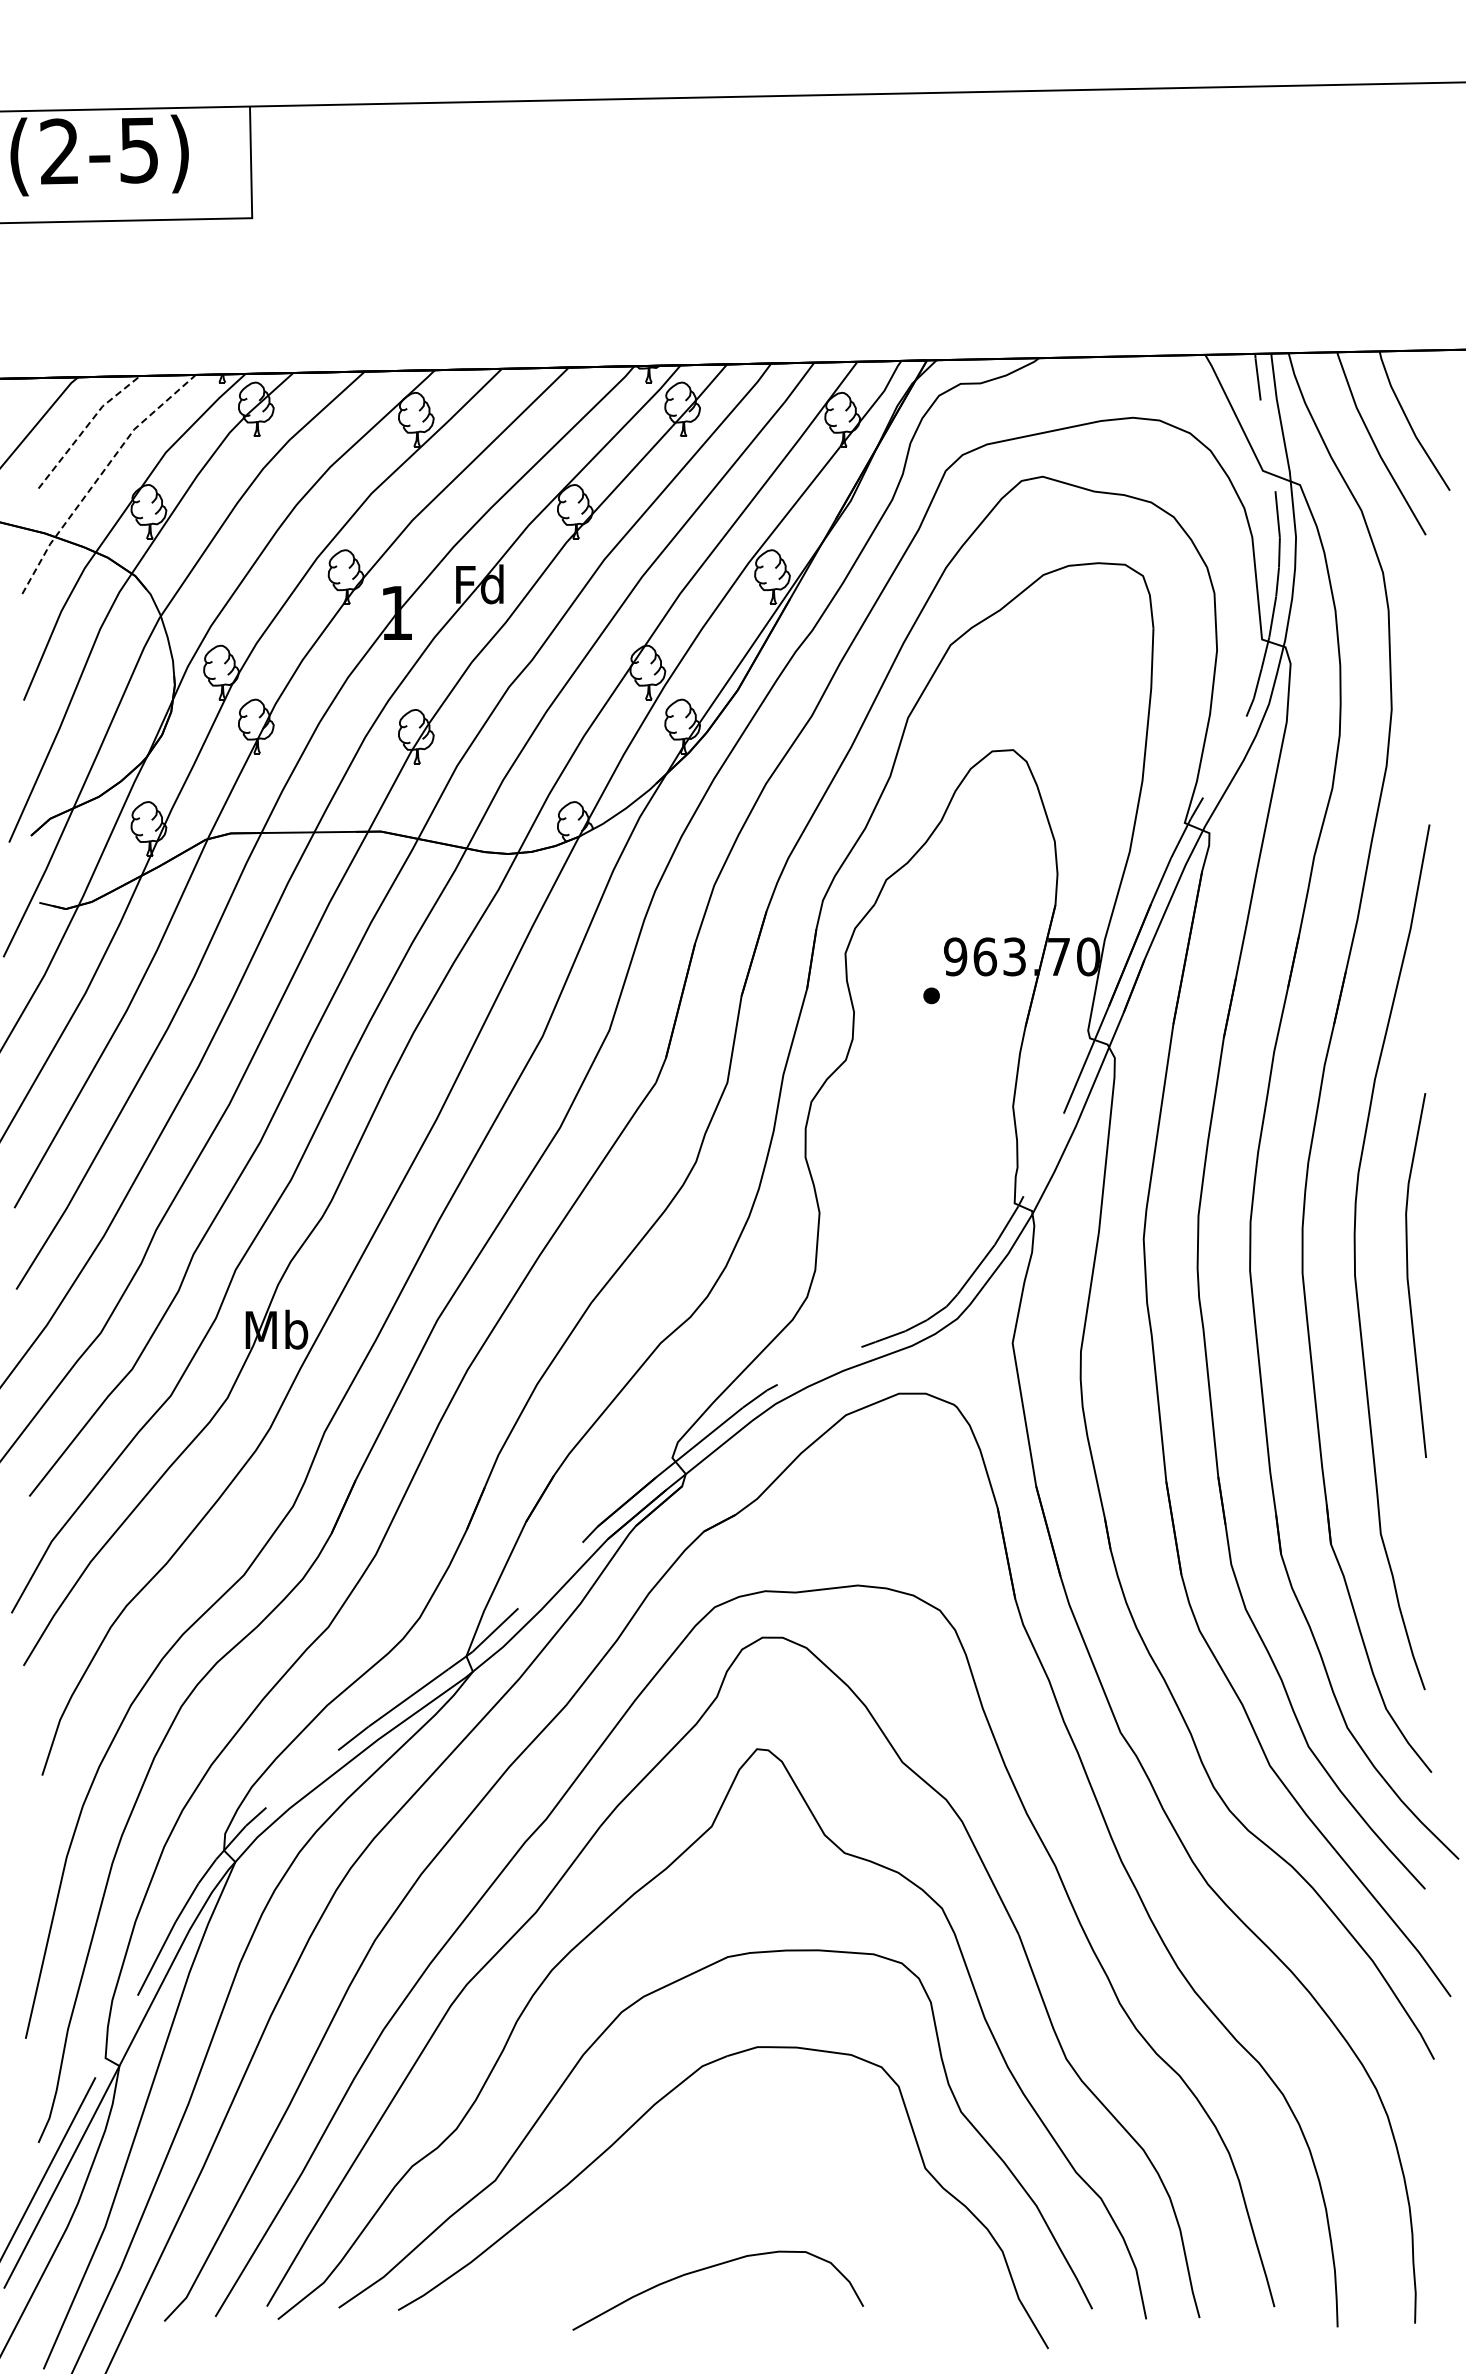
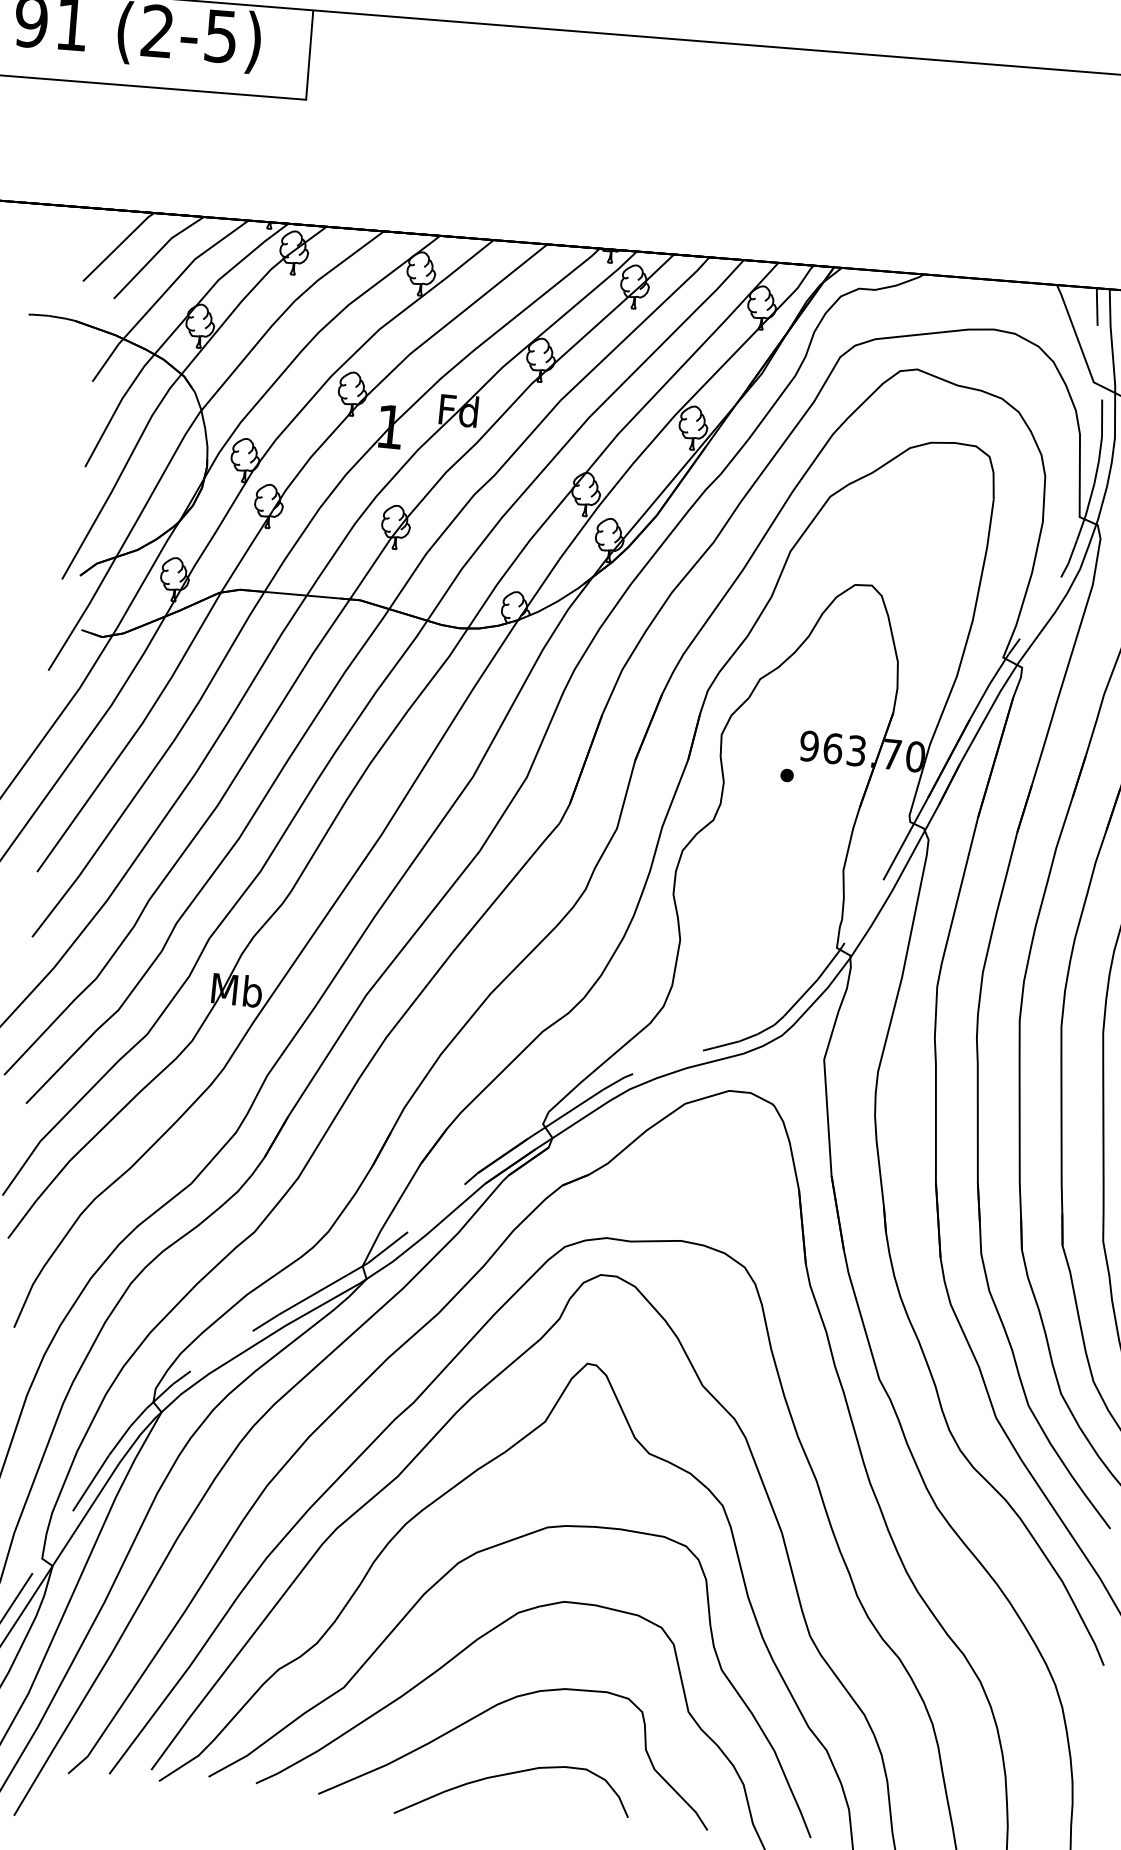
line: (86, 427) -> (157, 253), dashed -> solid
line: (99, 476) -> (163, 294), dashed -> solid
curve: (692, 2181) -> (501, 1704), added

